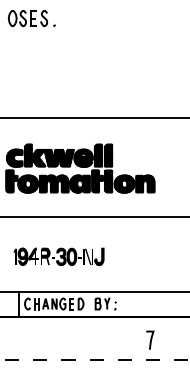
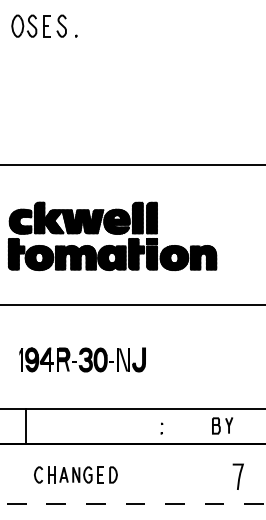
part: (53, 303) -> (75, 474), moved
part: (102, 303) -> (222, 425), moved
curve: (150, 340) -> (238, 476), moved

